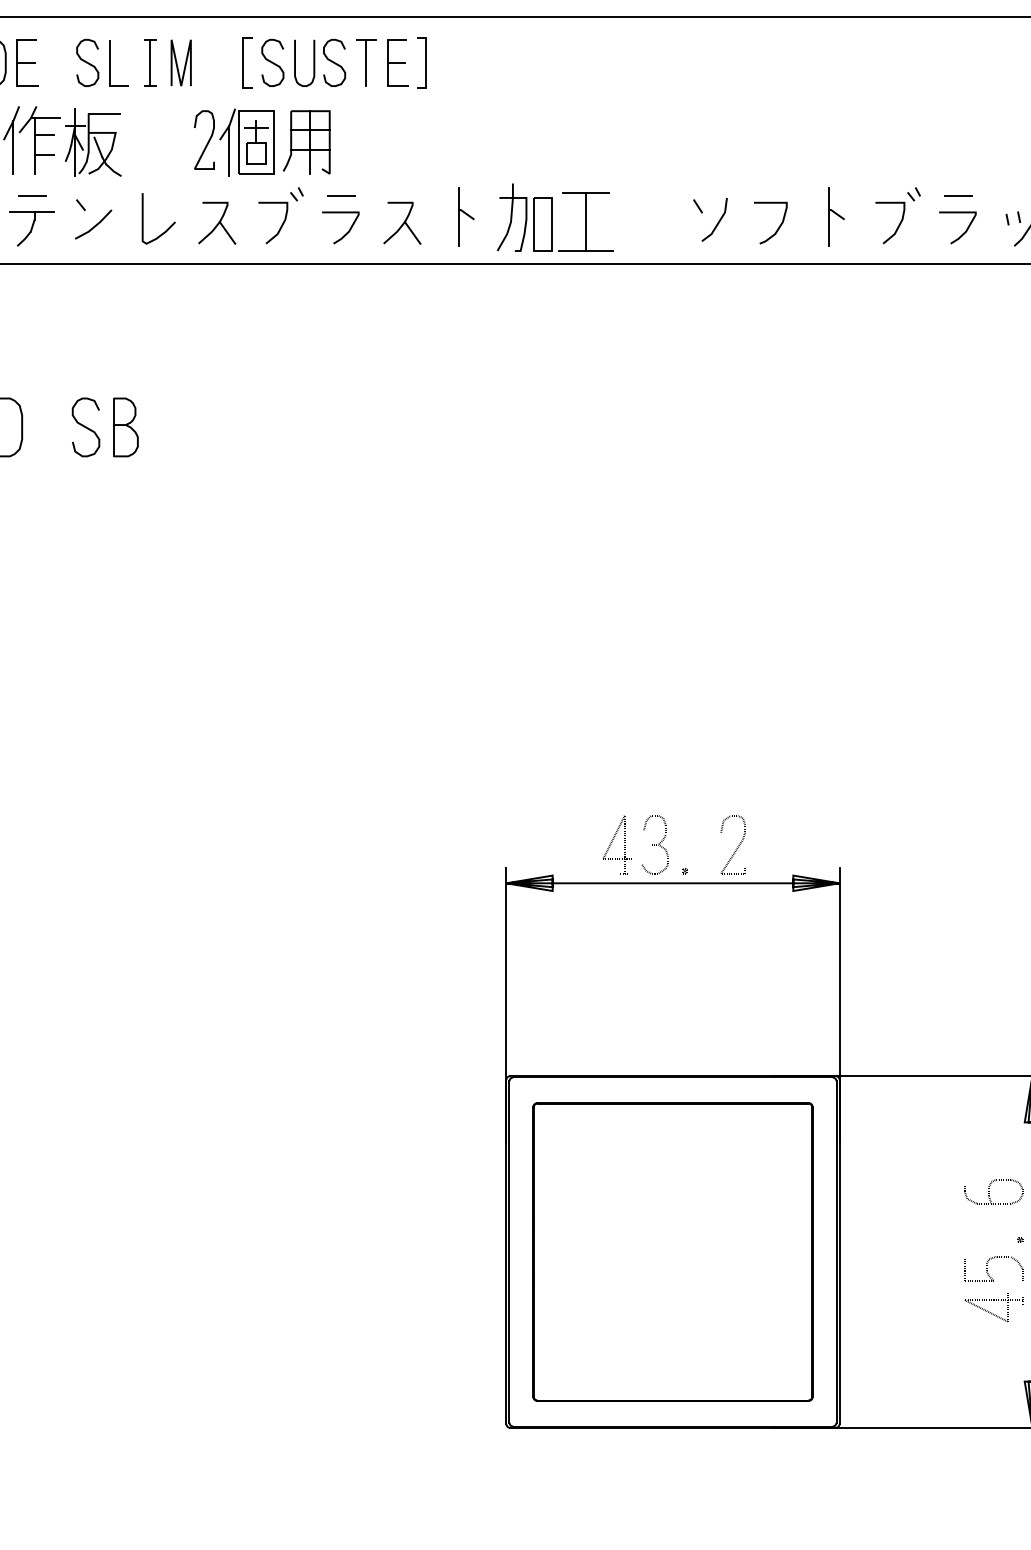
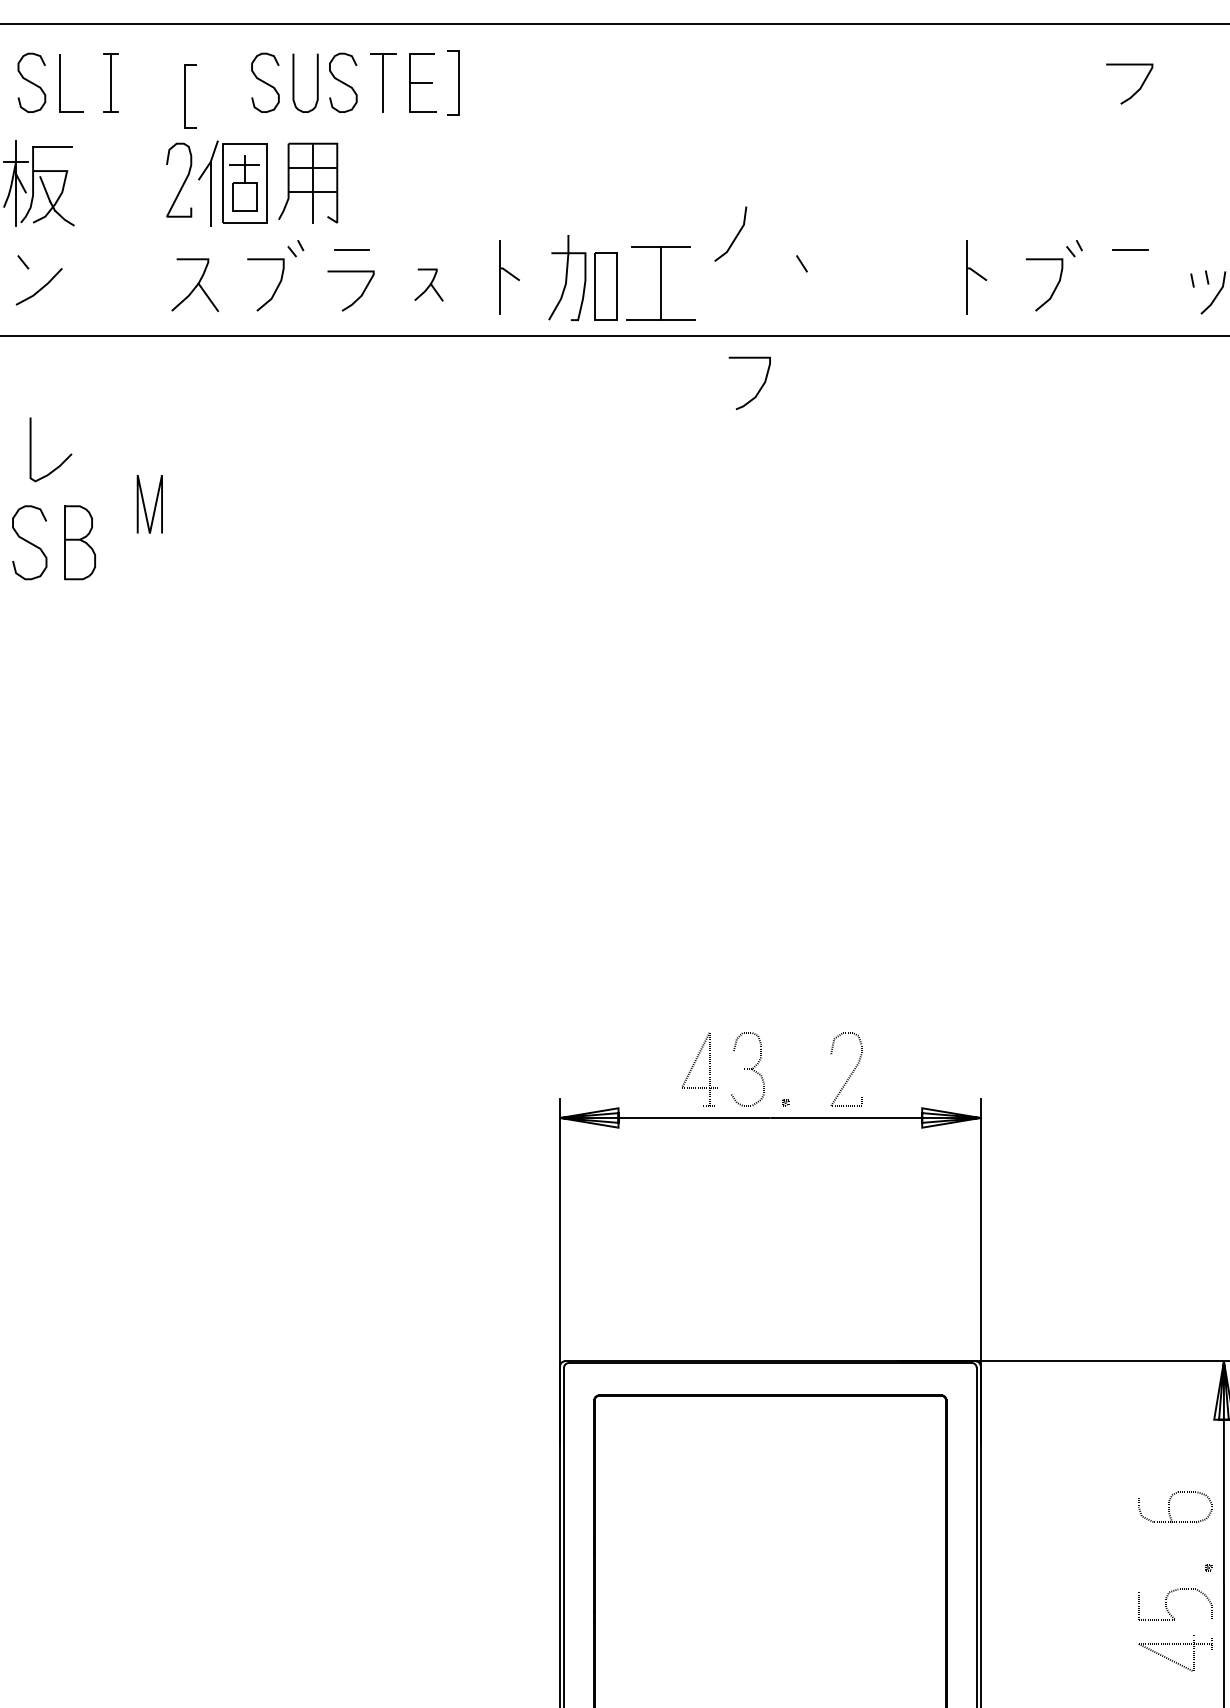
line: (177, 62) -> (145, 503), moved
line: (243, 62) -> (185, 96), moved
line: (718, 220) -> (735, 234), moved
part: (402, 222) -> (429, 284), size x0.6
curve: (168, 227) -> (63, 460), moved
curve: (777, 228) -> (758, 390), moved
curve: (963, 232) -> (1136, 89), moved

